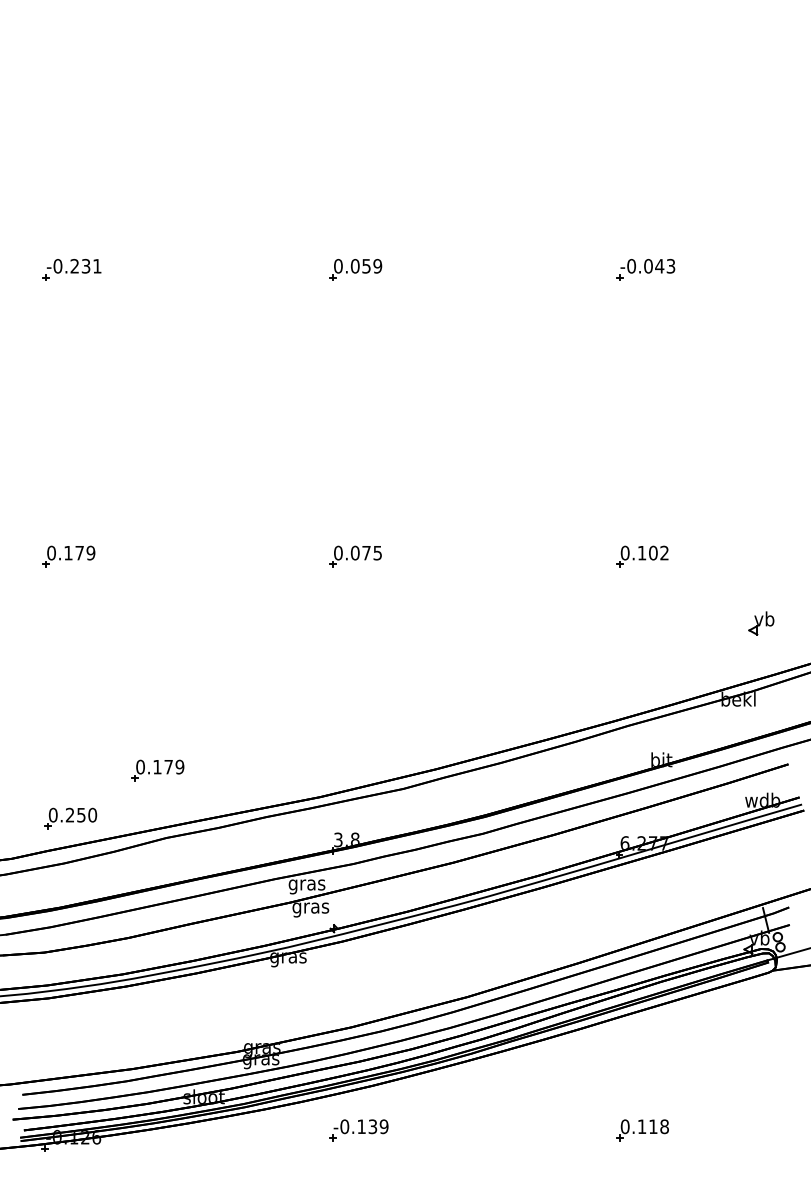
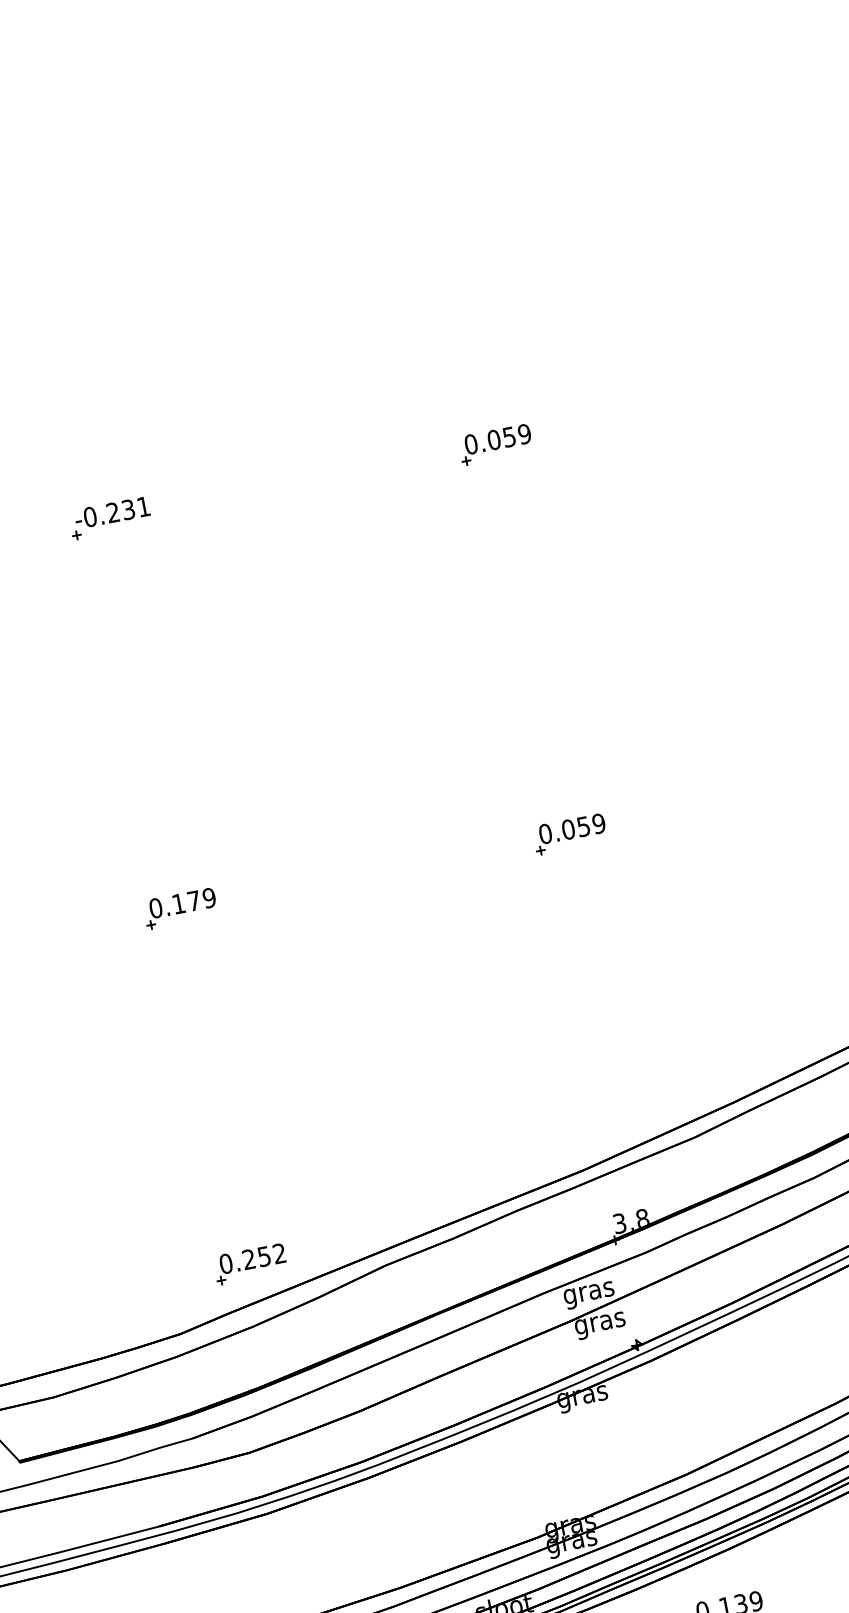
text: (372, 552) -> (591, 824), 0.075 -> 0.059
part: (157, 770) -> (356, 1176), removed
text: (92, 814) -> (279, 1252), 0.250 -> 0.252

